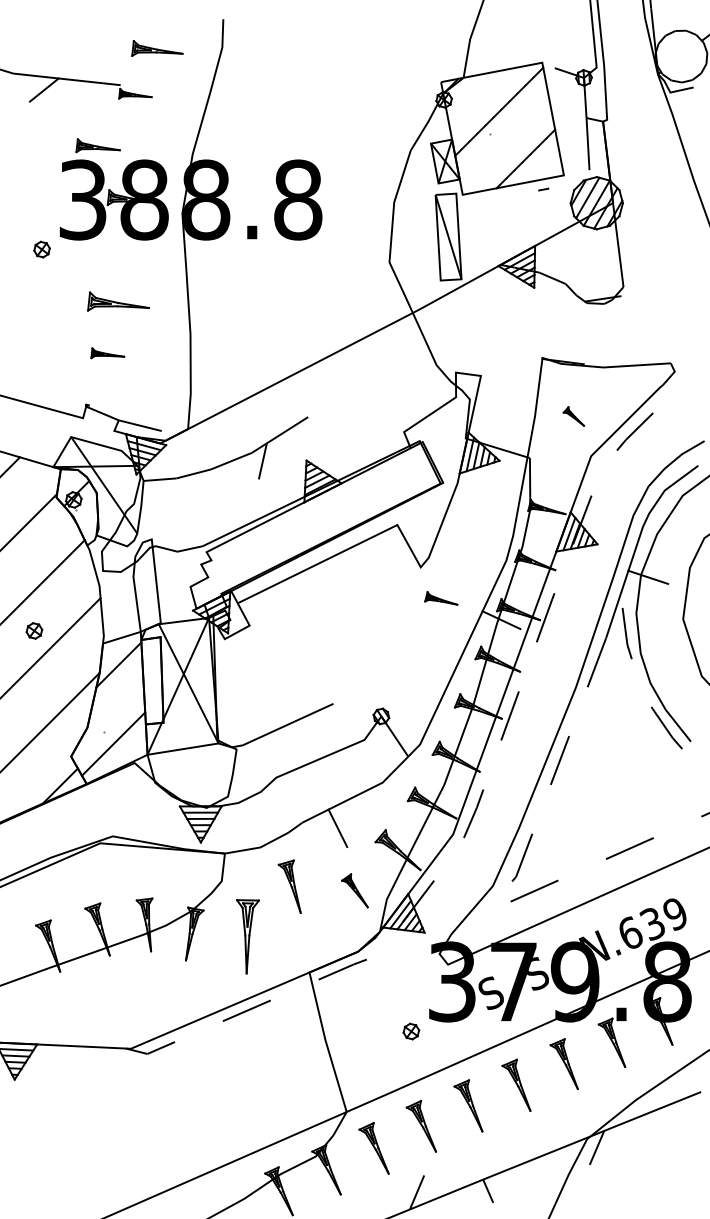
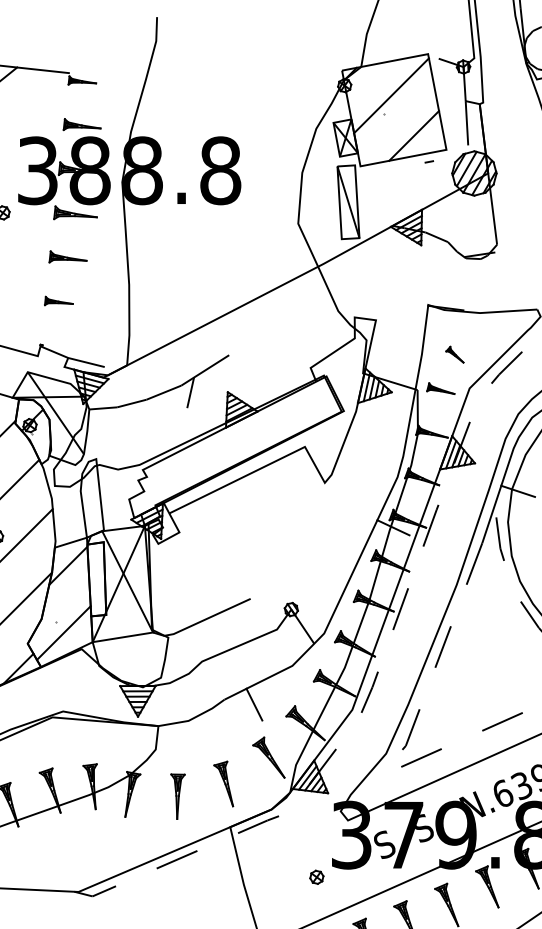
part: (157, 48) -> (75, 212), moved
part: (97, 145) -> (81, 124), moved
part: (118, 300) -> (68, 256), size x0.71
part: (441, 598) -> (441, 388), moved
part: (289, 886) -> (223, 783), moved
part: (354, 890) -> (268, 757), size x1.43
part: (247, 936) -> (177, 796), size x0.71

